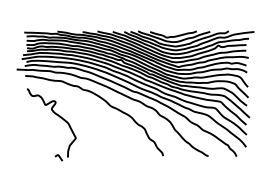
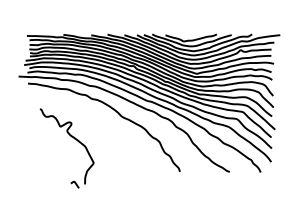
part: (58, 116) -> (74, 139), moved

